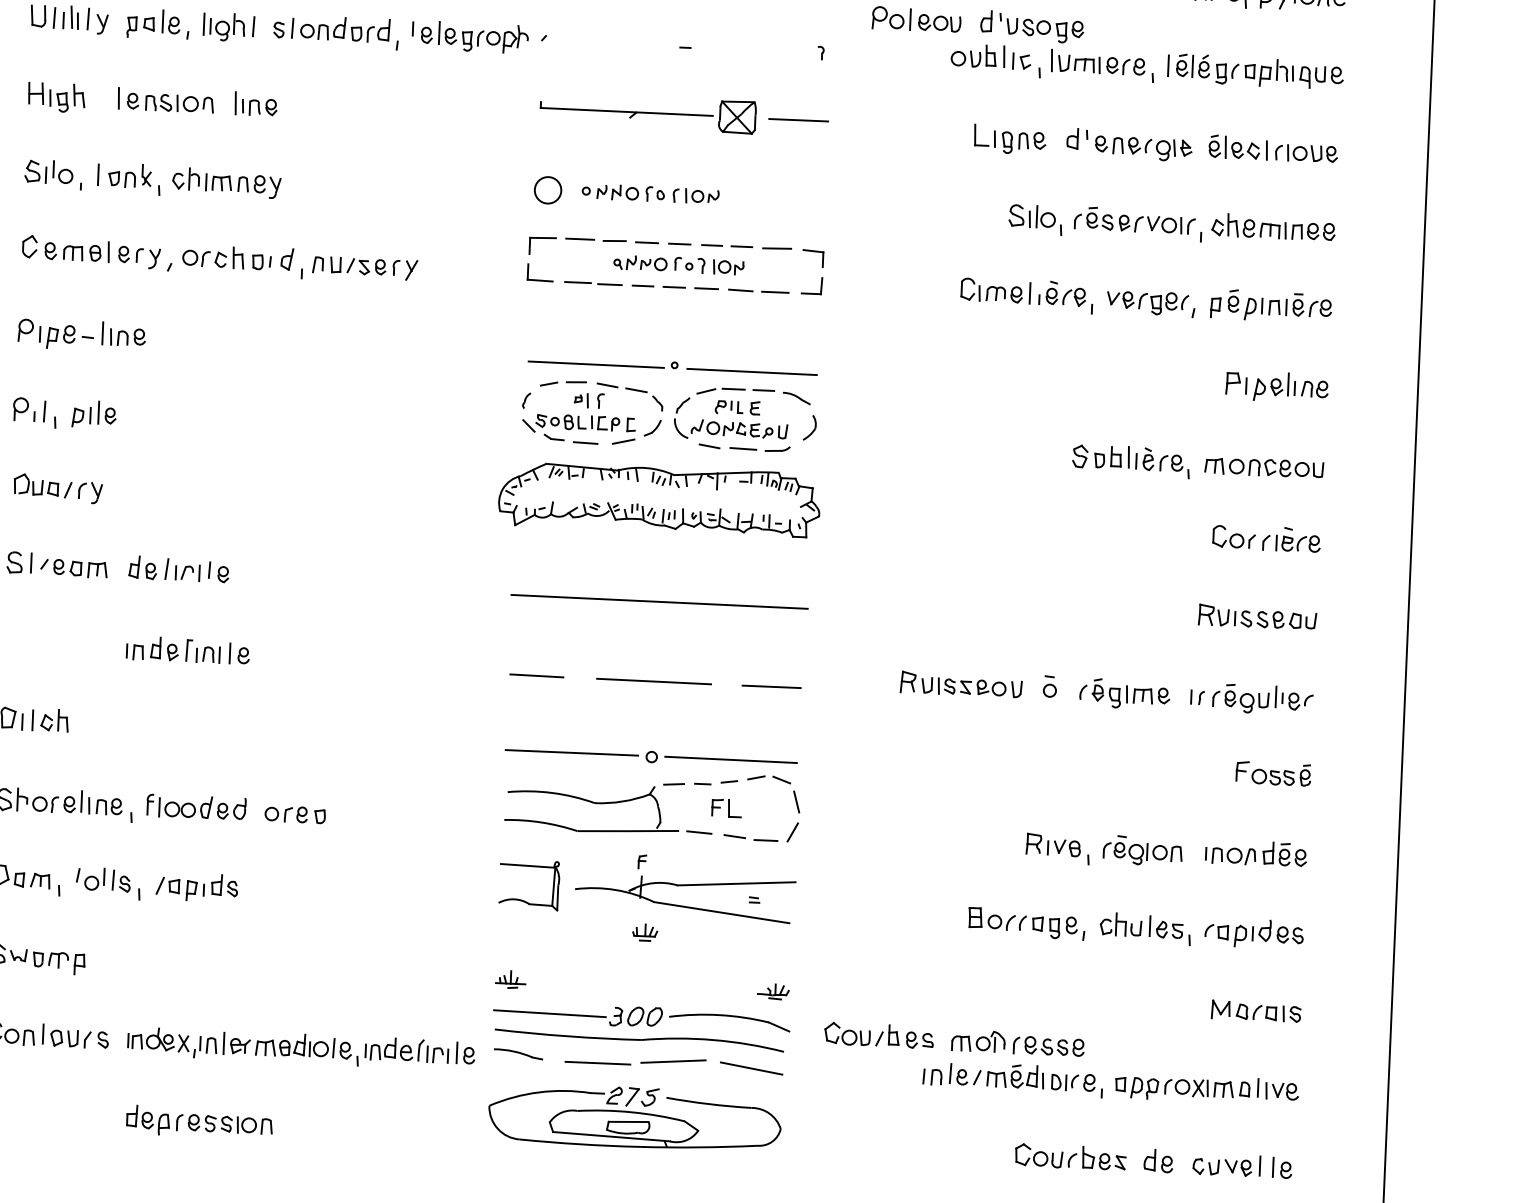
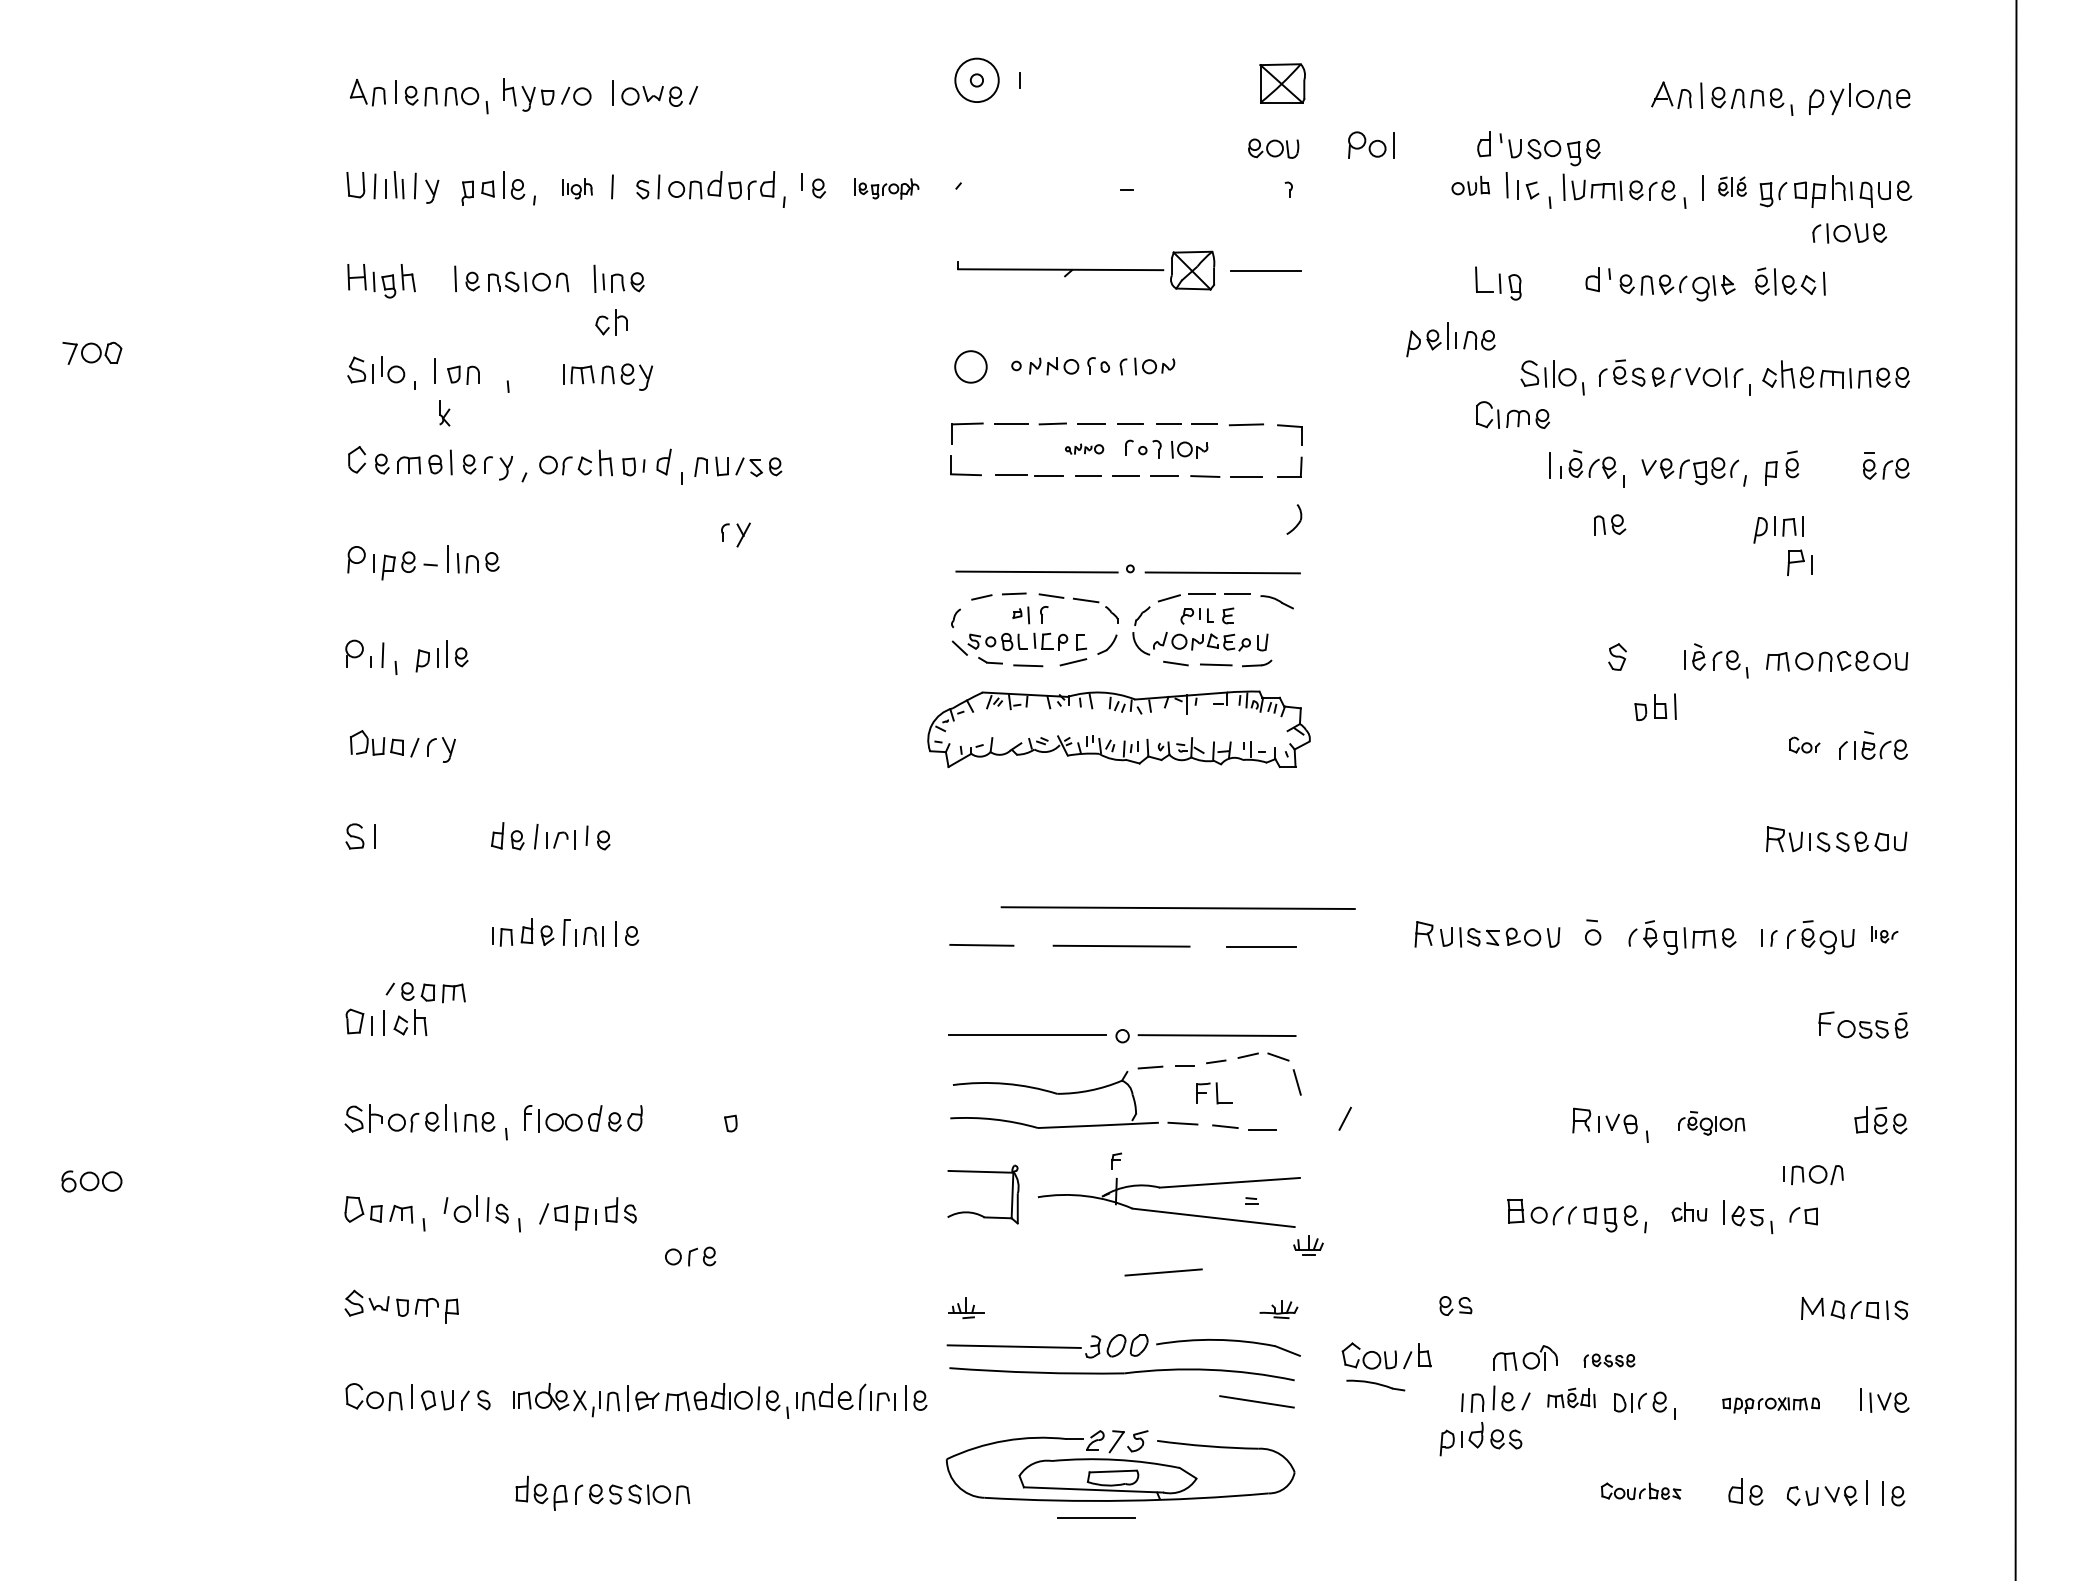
part: (939, 23) -> (1273, 148), moved
part: (224, 26) -> (577, 188), size x0.6
part: (483, 37) -> (886, 188), size x0.6
part: (973, 55) -> (1470, 185), size x0.7
part: (1193, 65) -> (1732, 186), size x0.7
part: (1032, 140) -> (1610, 524), moved
part: (1306, 153) -> (1849, 233), moved
part: (146, 175) -> (444, 413), moved
part: (185, 178) -> (611, 322), moved
part: (640, 262) -> (1084, 448), size x0.6
part: (404, 269) -> (735, 534), moved
part: (992, 290) -> (1513, 414), moved
part: (1265, 309) -> (1778, 529), moved
part: (1290, 387) -> (1450, 339), moved
part: (810, 427) -> (1294, 519), moved
part: (1112, 457) -> (1655, 707), moved
part: (1234, 536) -> (1804, 744), size x0.6
part: (73, 568) -> (425, 992), moved
line: (659, 601) -> (1177, 907), moved
part: (1294, 698) -> (1884, 934), size x0.6
part: (286, 814) -> (690, 1256), moved
line: (792, 832) -> (1344, 1118), moved
part: (1142, 851) -> (1711, 1123), size x0.7
part: (1230, 856) -> (1813, 1175), moved
part: (1121, 924) -> (1689, 1211), size x0.7
part: (645, 932) -> (1308, 1245), moved
part: (1268, 934) -> (1480, 1439), moved
part: (919, 1039) -> (1455, 1305), moved
part: (1048, 1046) -> (1609, 1360), size x0.6
part: (518, 1054) -> (1375, 1385), moved
line: (673, 1061) -> (1163, 1272), moved
line: (597, 1062) -> (1096, 1517), moved
part: (1015, 1075) -> (1571, 1397), size x0.7
part: (1182, 1089) -> (1770, 1405), size x0.6
part: (1070, 1157) -> (1640, 1491), size x0.6

